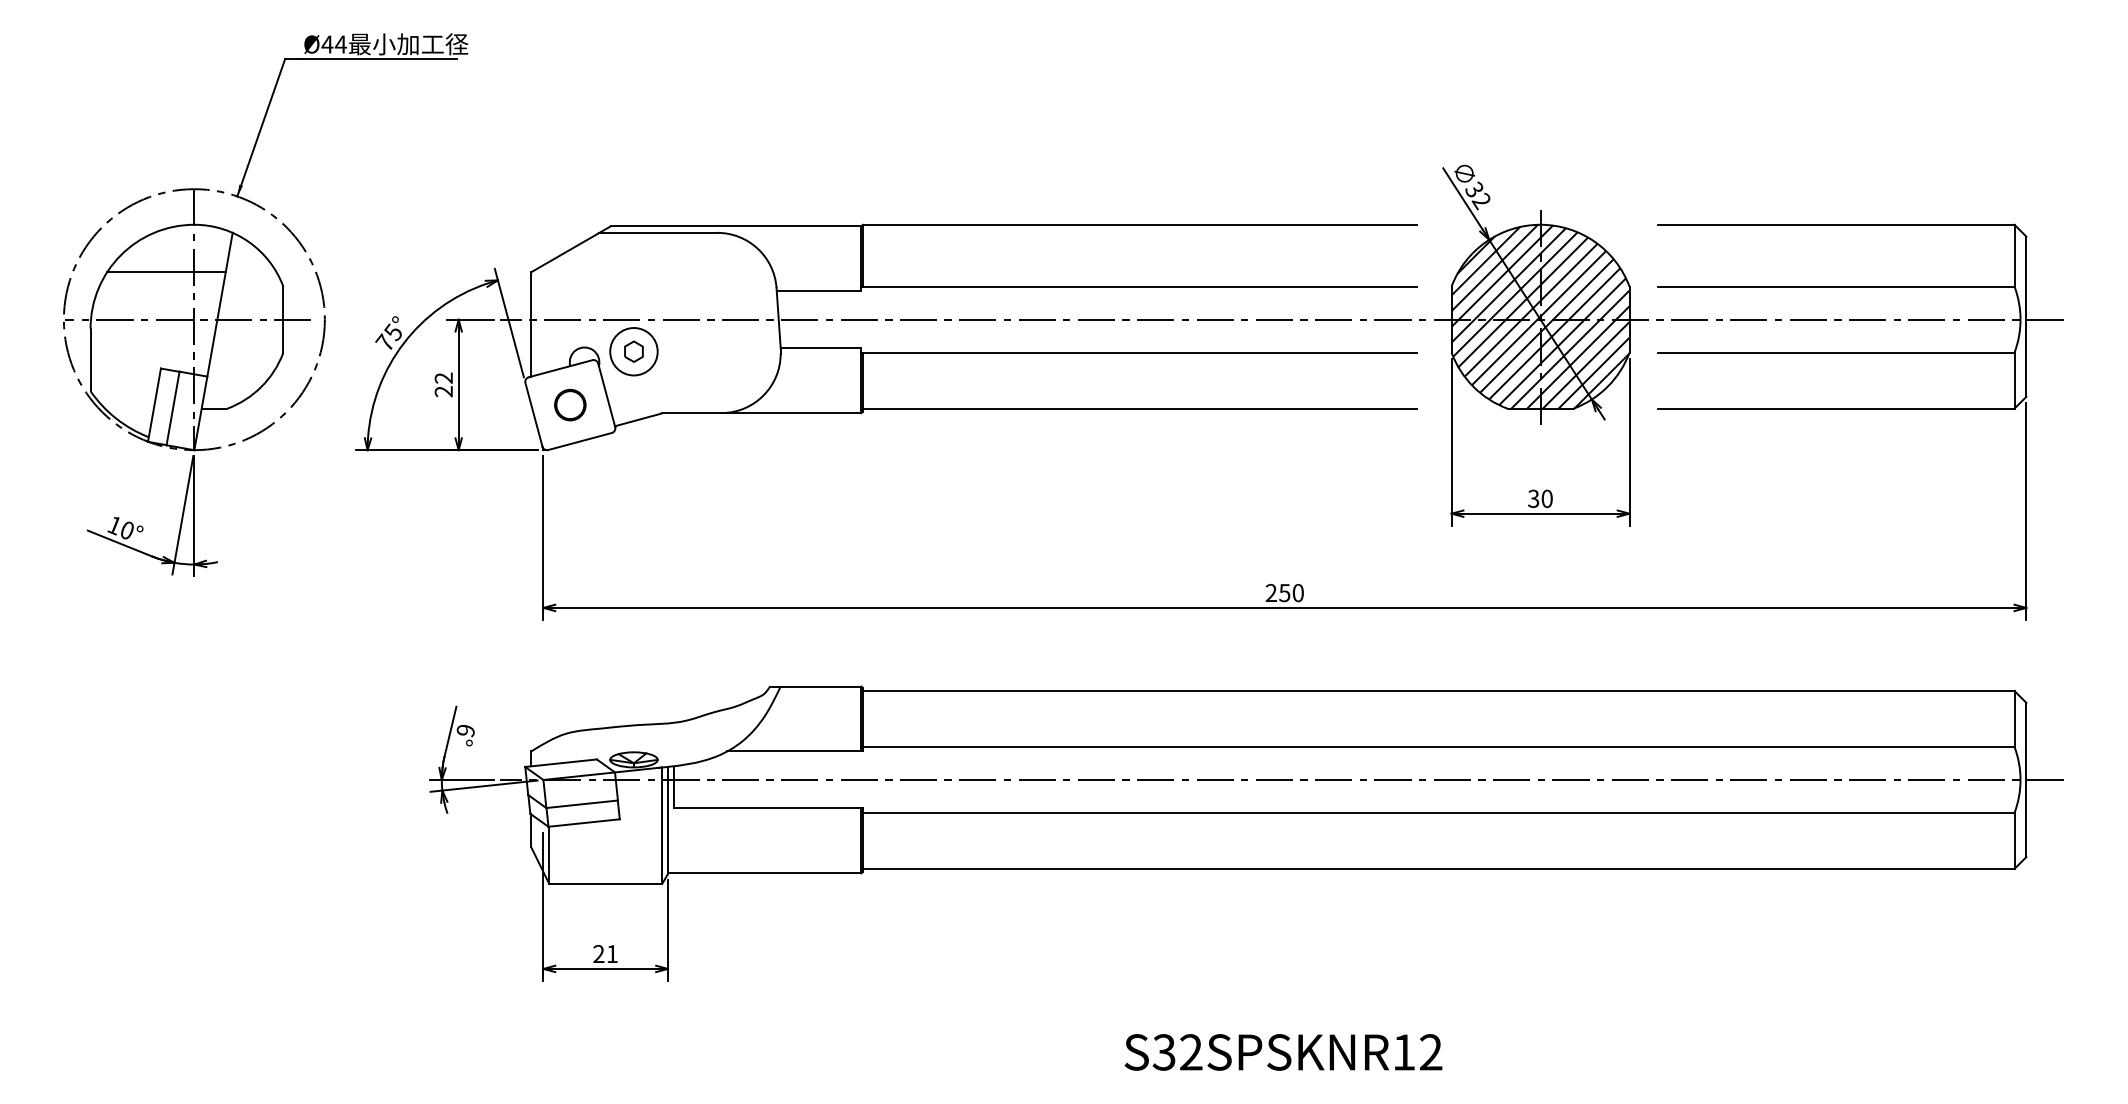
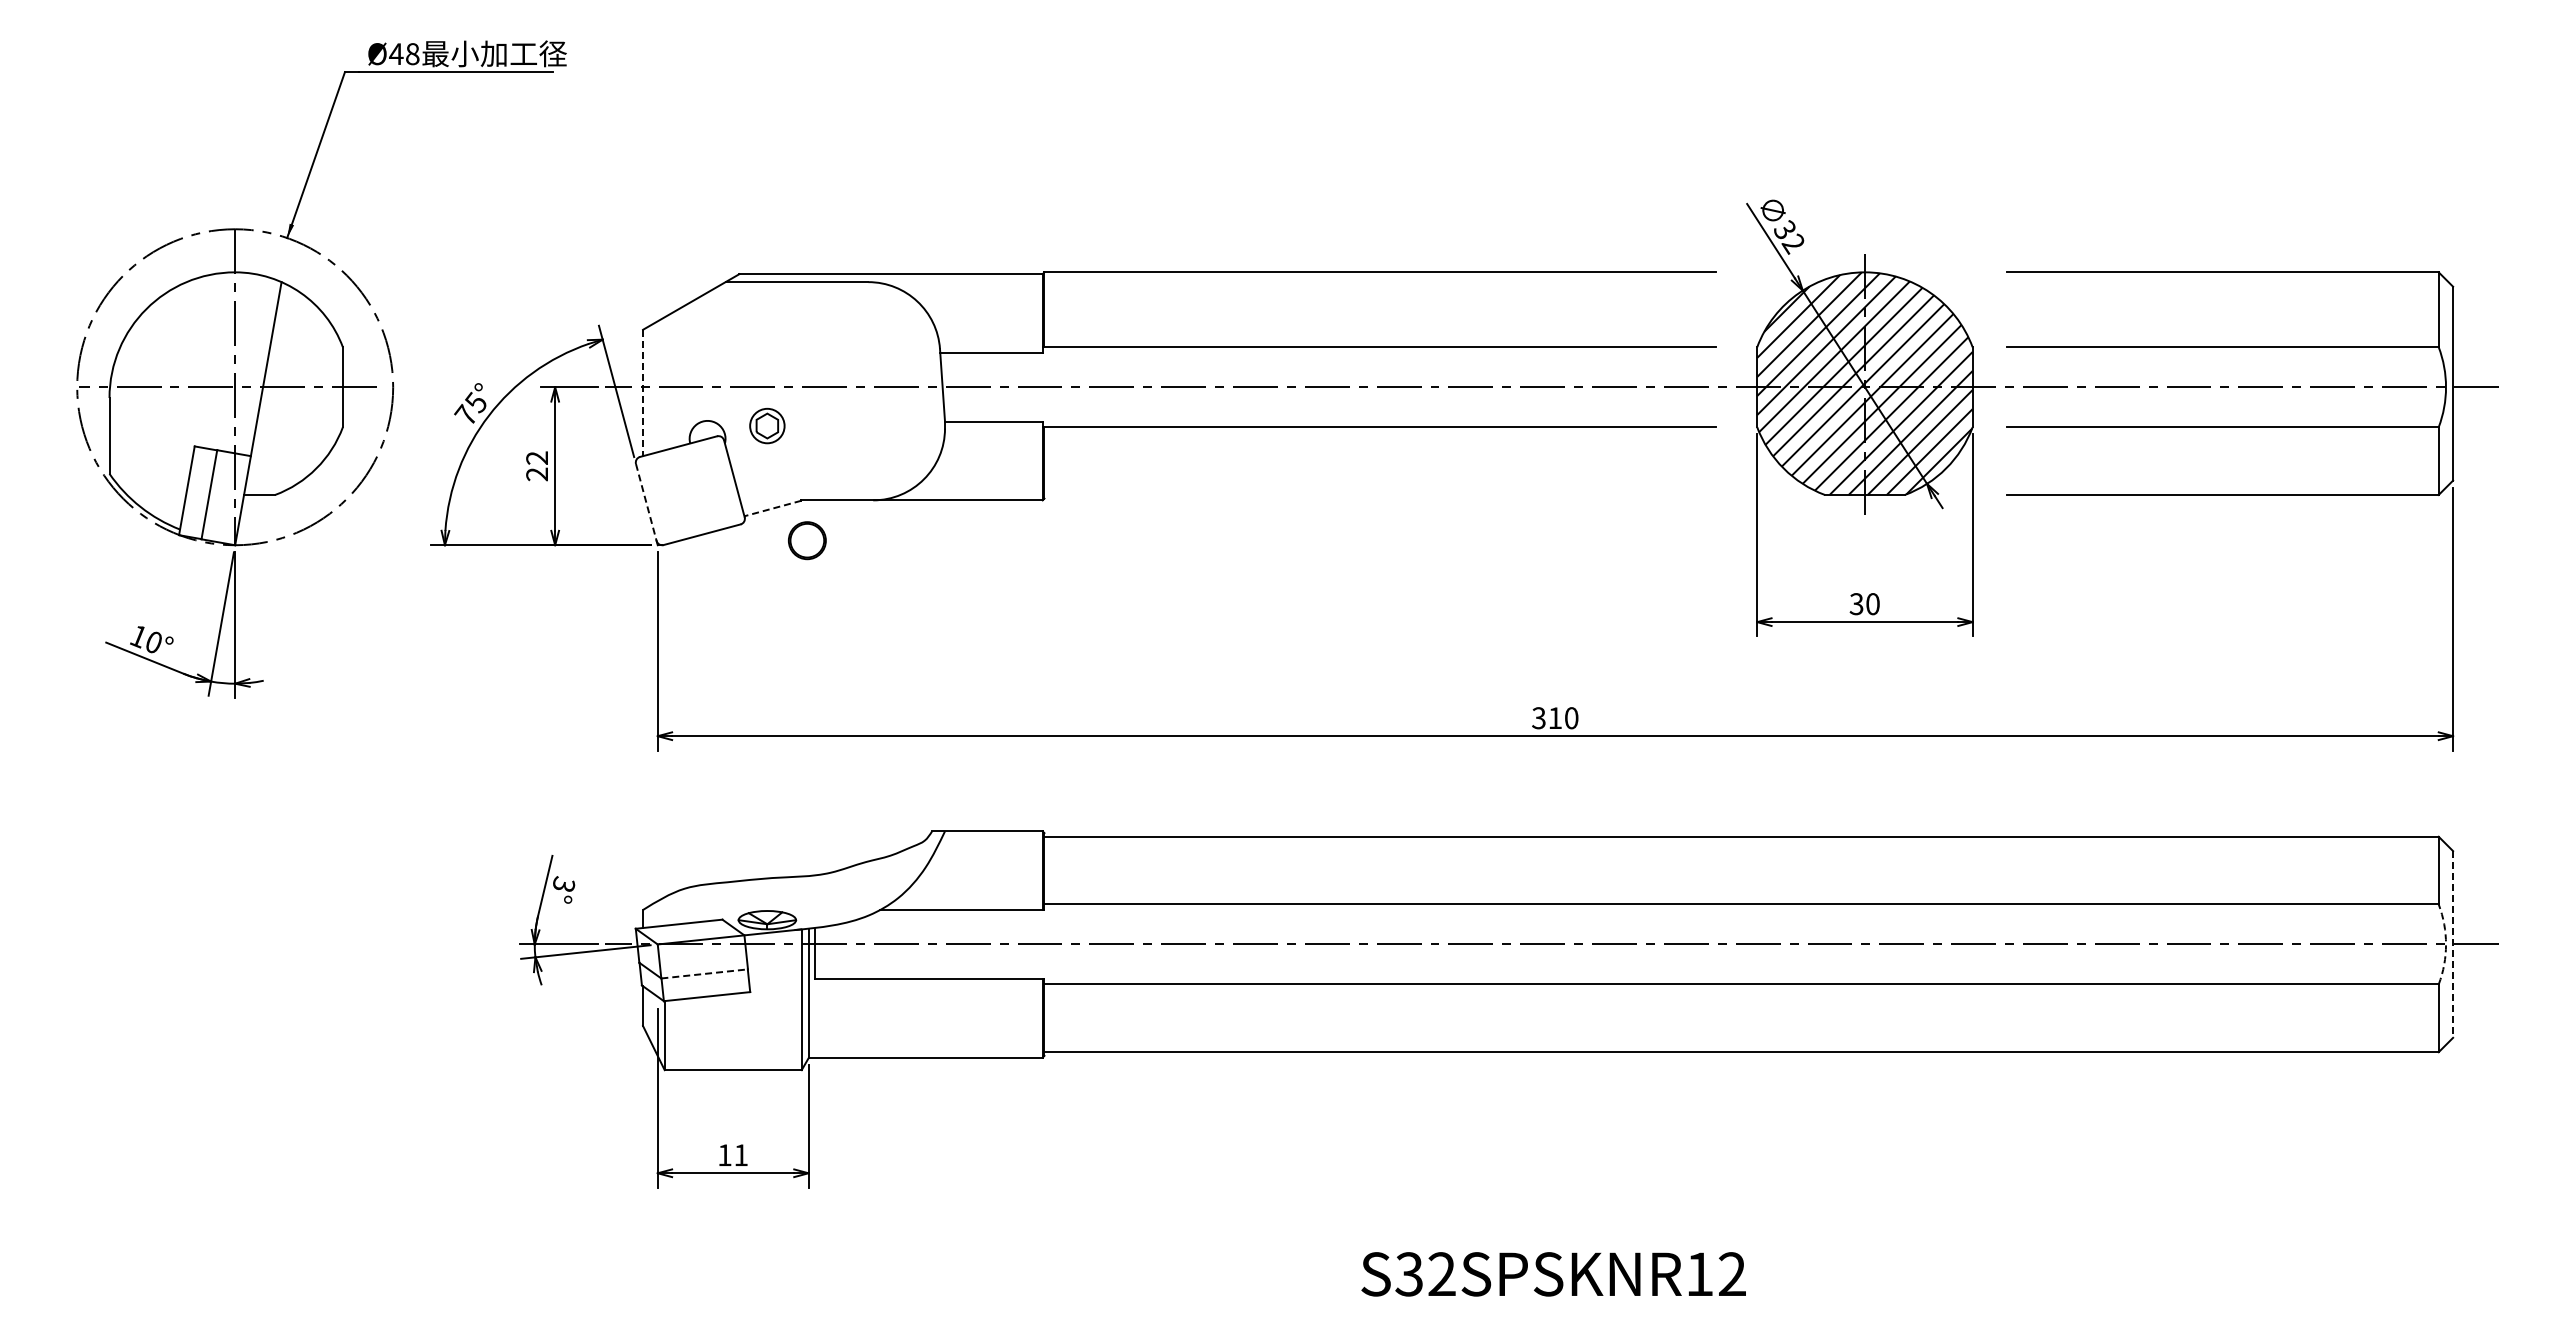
text: (340, 44) -> (412, 54), Ø44 -> Ø48
line: (166, 271) -> (201, 329), removed
line: (531, 324) -> (643, 393), solid -> dashed
circle: (634, 351) -> (767, 425), size x0.6
part: (570, 404) -> (807, 540), moved
line: (1139, 408) -> (1379, 494), removed
line: (534, 414) -> (646, 502), solid -> dashed
line: (638, 419) -> (772, 508), solid -> dashed
text: (1277, 593) -> (1546, 718), 250 -> 310
text: (465, 730) -> (563, 884), 6° -> 3°
arc: (2020, 779) -> (2446, 944), solid -> dashed
line: (2026, 779) -> (2453, 944), solid -> dashed
line: (582, 803) -> (704, 973), solid -> dashed
text: (598, 953) -> (724, 1154), 21 -> 11

